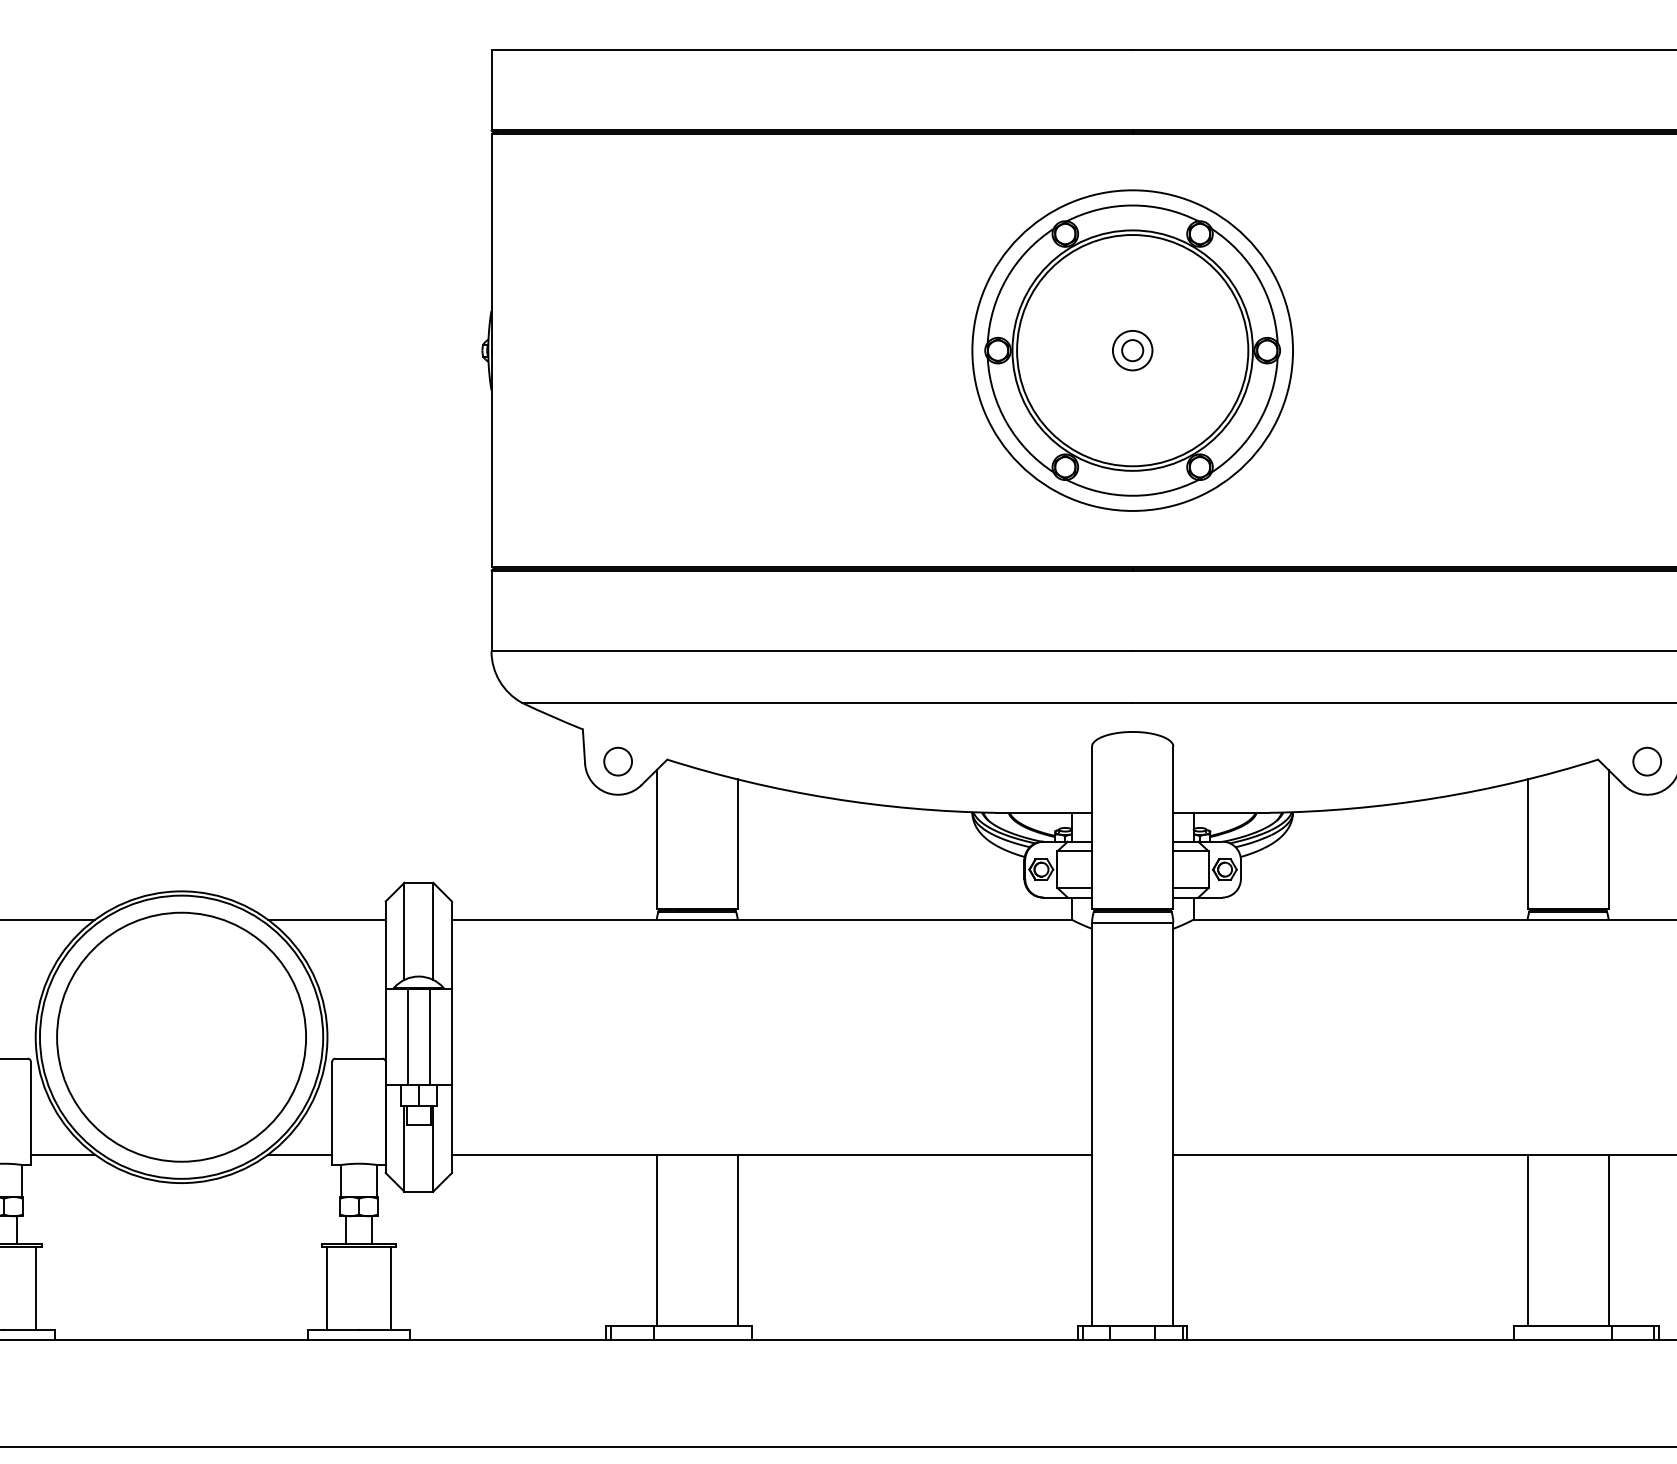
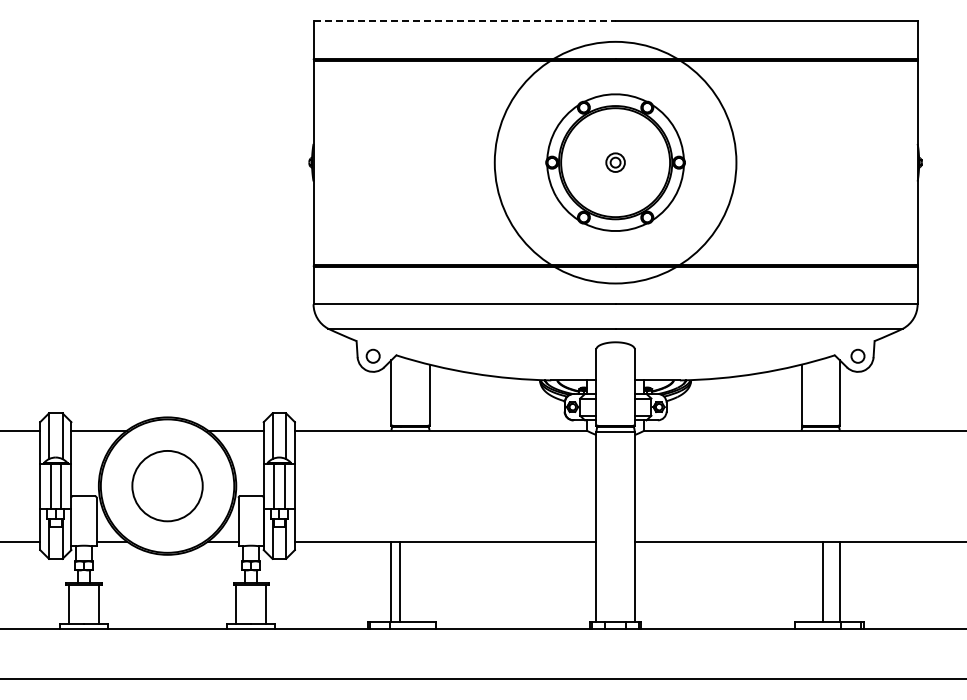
line: (814, 50) -> (465, 21), solid -> dashed
circle: (1132, 350) -> (615, 162), size x1.6
circle: (181, 1035) -> (167, 485), size x0.6
line: (737, 1239) -> (399, 581), moved
line: (1527, 1239) -> (822, 581), moved

